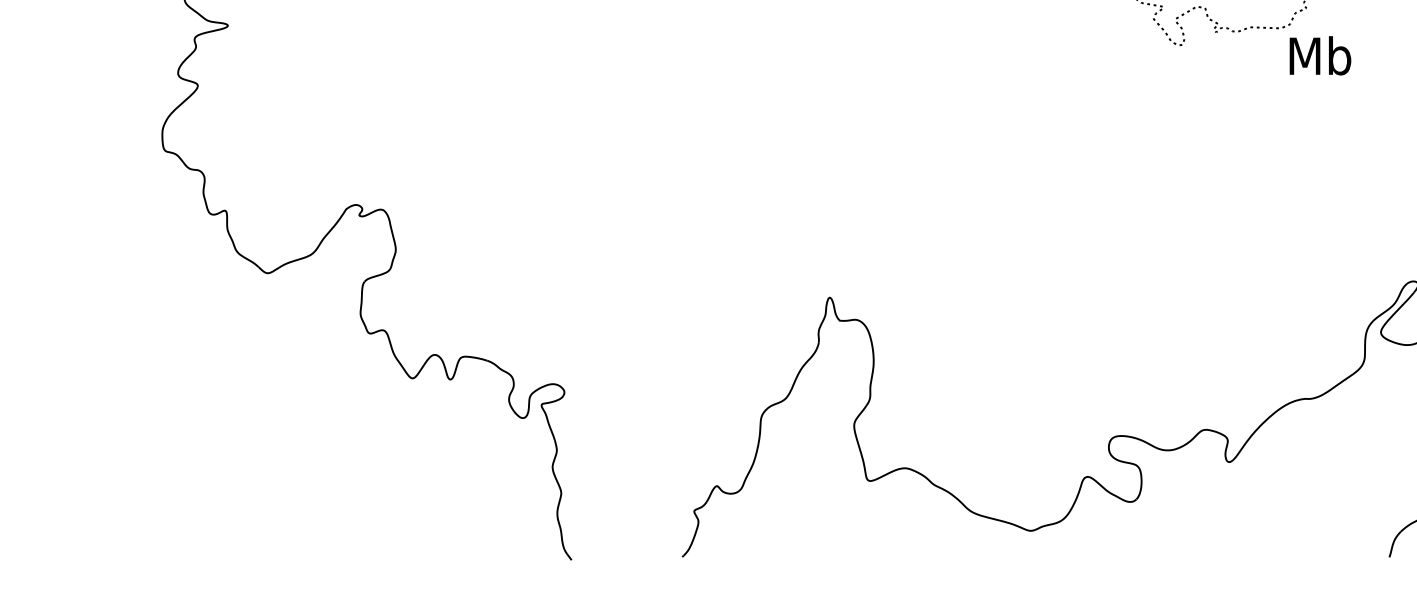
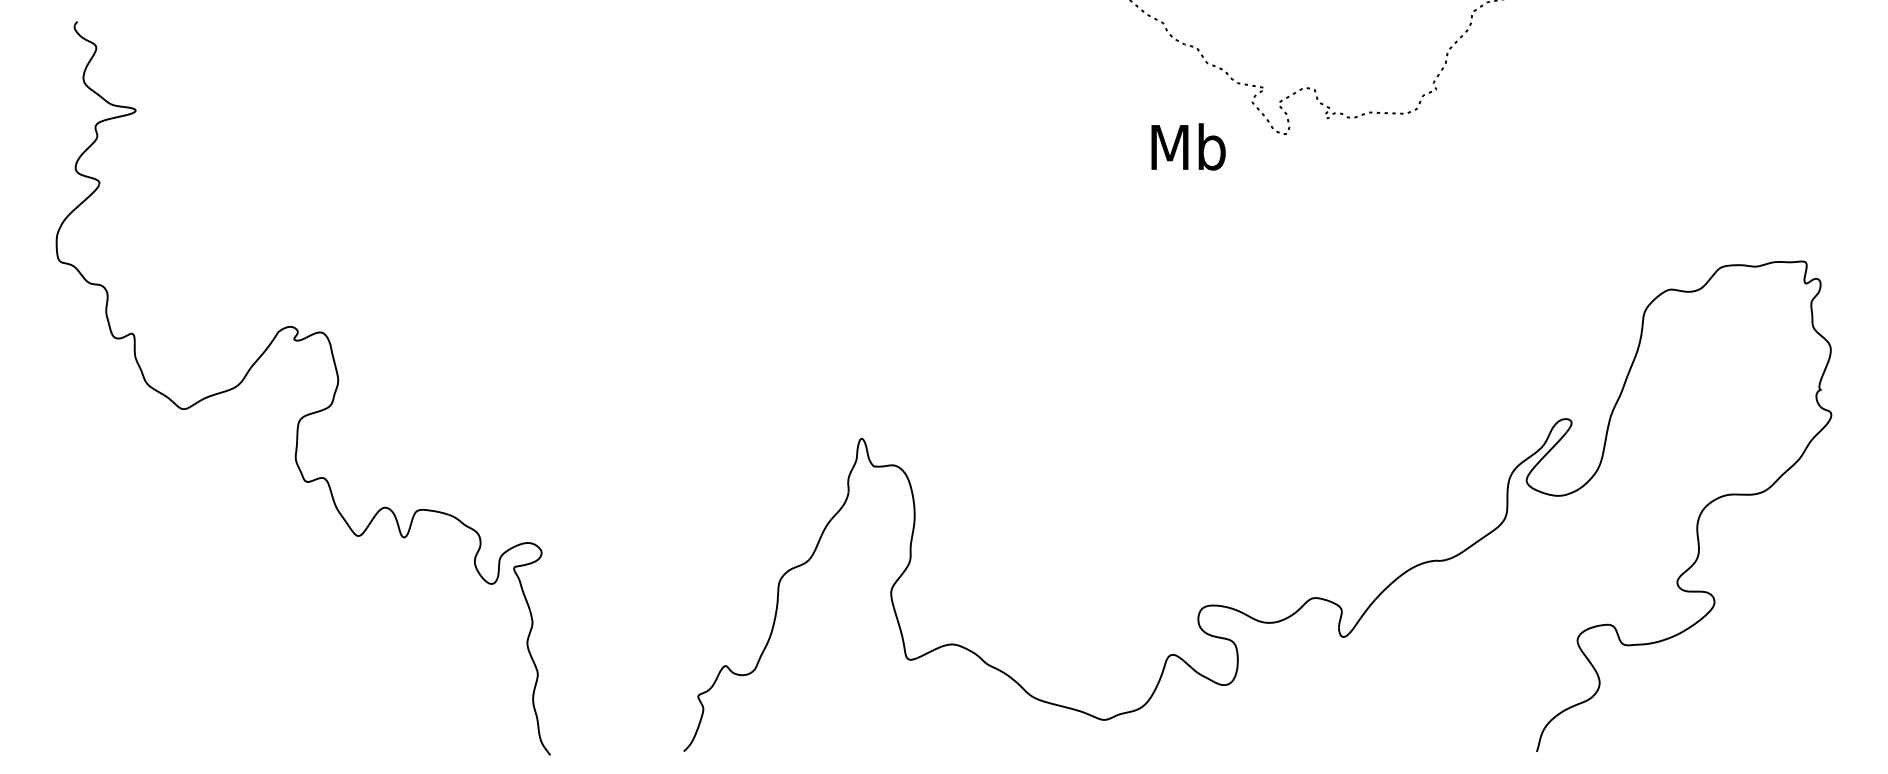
text: (1320, 55) -> (1188, 146), moved

